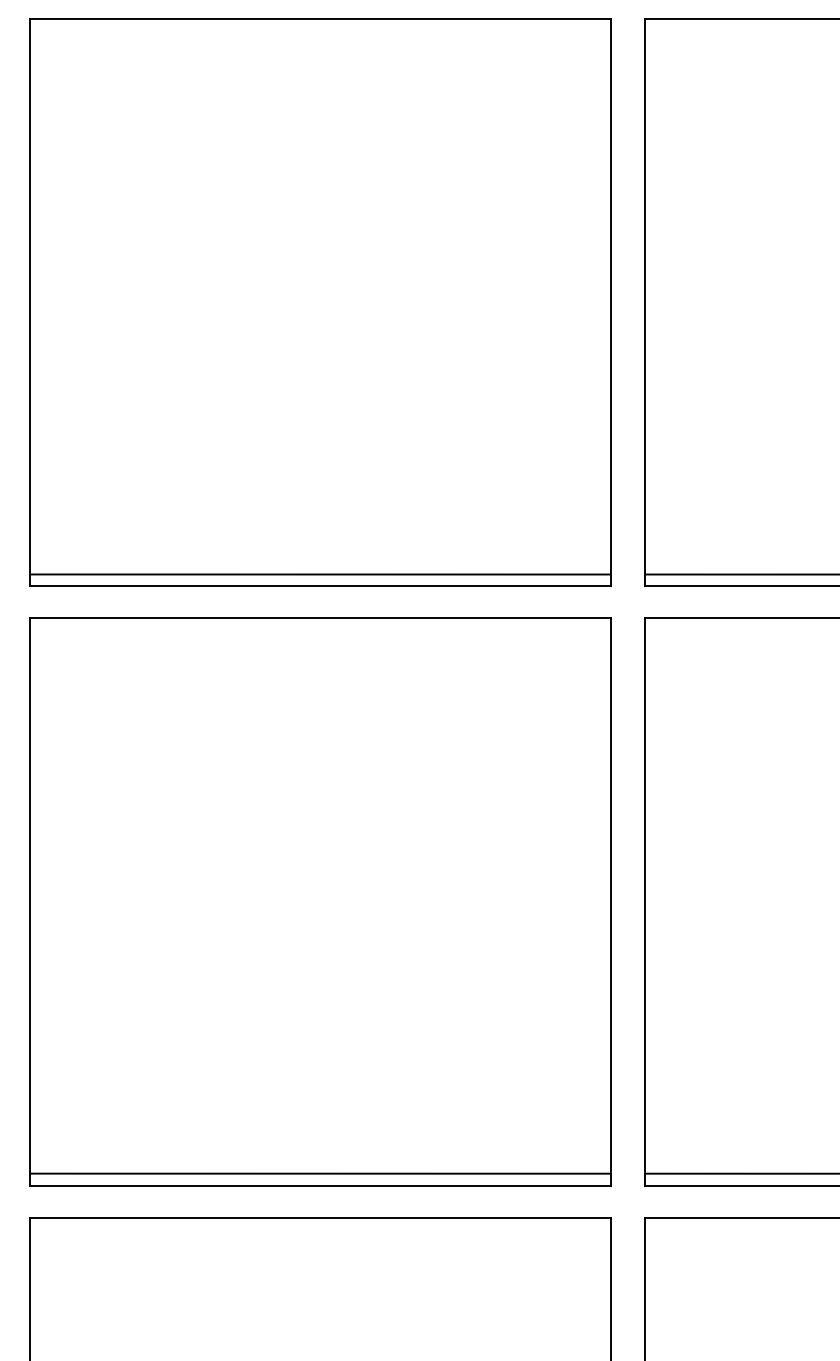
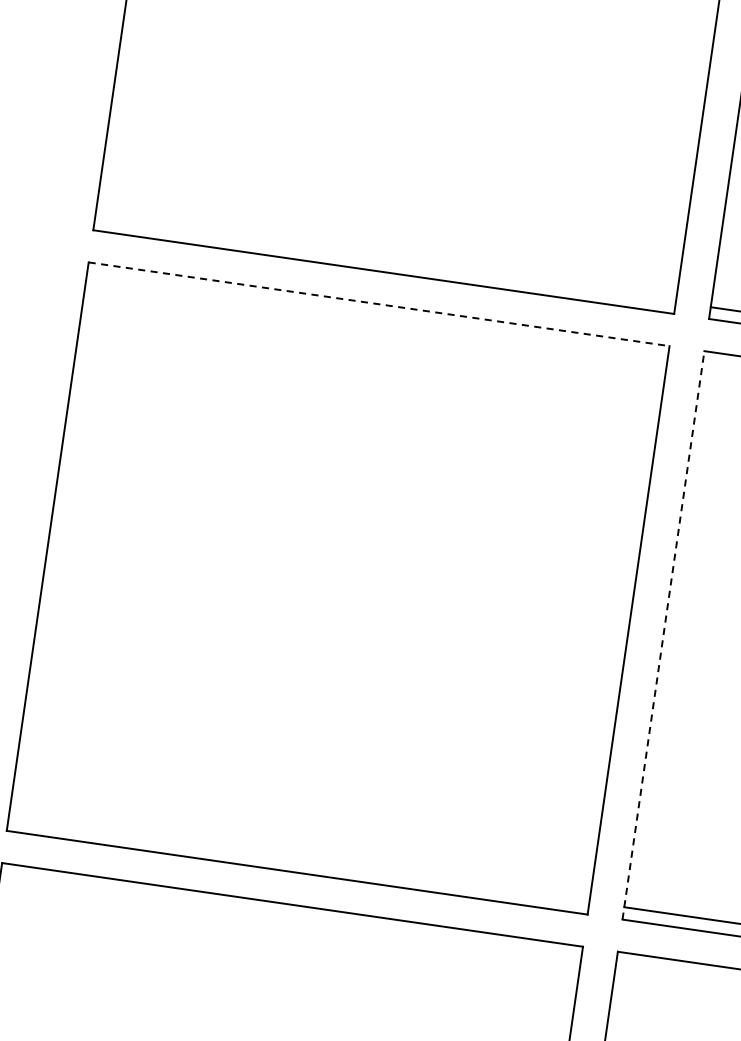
line: (320, 574) -> (385, 260), removed
line: (321, 618) -> (380, 304), solid -> dashed
line: (645, 902) -> (663, 635), solid -> dashed
line: (320, 1173) -> (299, 860), removed

